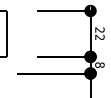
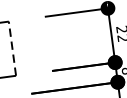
line: (6, 33) -> (12, 48), solid -> dashed

